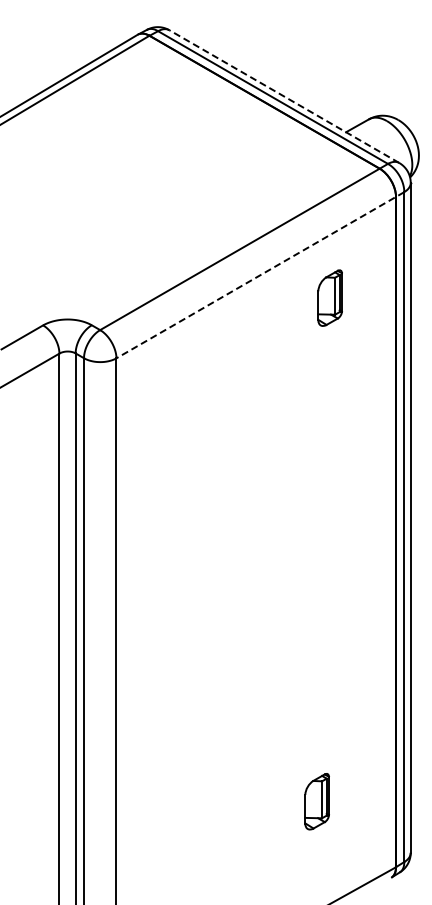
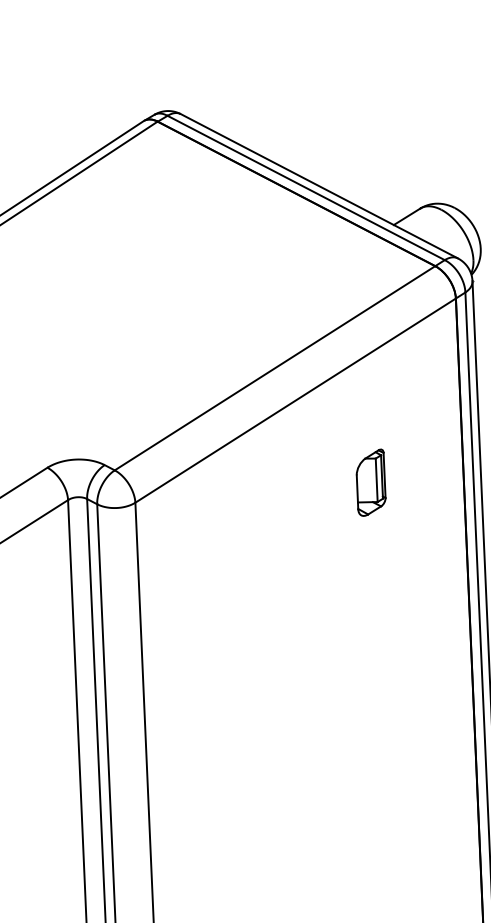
line: (284, 96) -> (319, 186), dashed -> solid
line: (259, 275) -> (299, 397), dashed -> solid
part: (329, 297) -> (370, 482), moved

